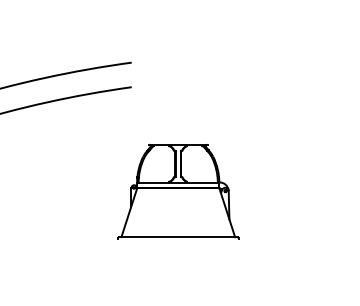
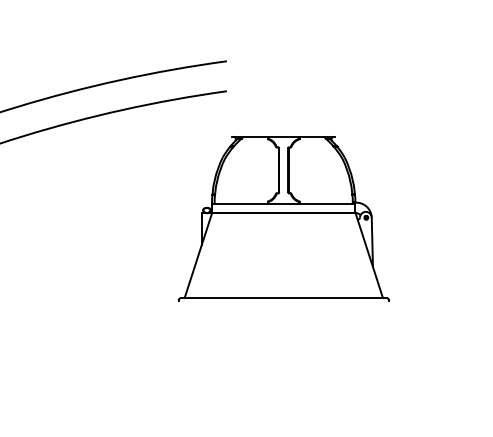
part: (178, 191) -> (283, 218), size x1.43

